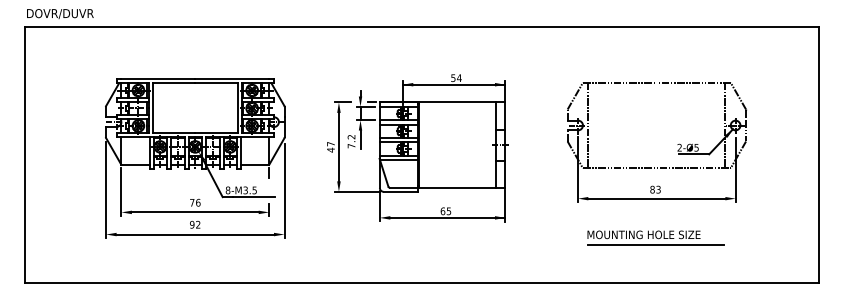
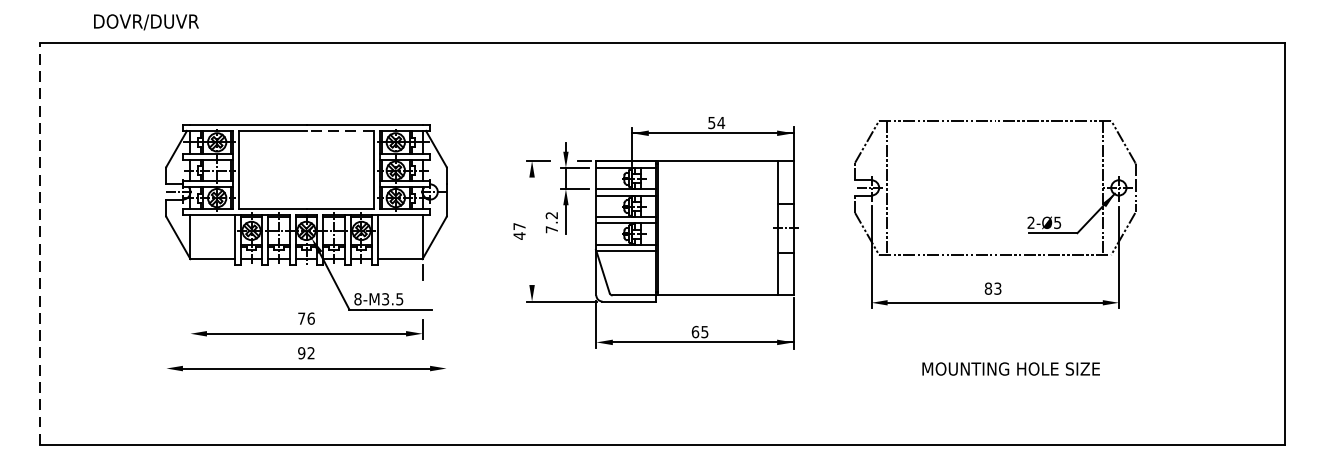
text: (60, 13) -> (146, 21), moved
line: (216, 83) -> (339, 131), solid -> dashed
part: (677, 144) -> (1027, 217), moved
line: (338, 146) -> (531, 230), removed
line: (25, 155) -> (39, 244), solid -> dashed
line: (106, 189) -> (167, 297), removed
line: (284, 190) -> (446, 299), removed
line: (121, 191) -> (190, 300), removed
line: (655, 244) -> (1029, 384), removed

